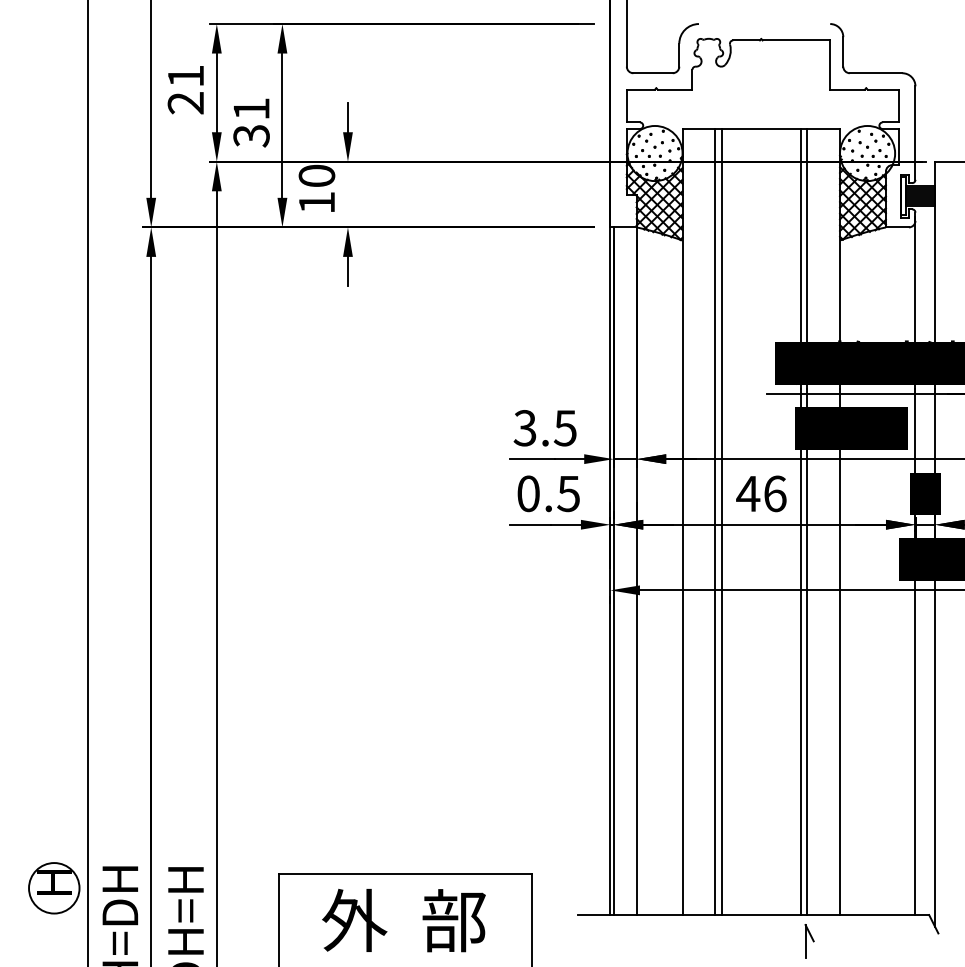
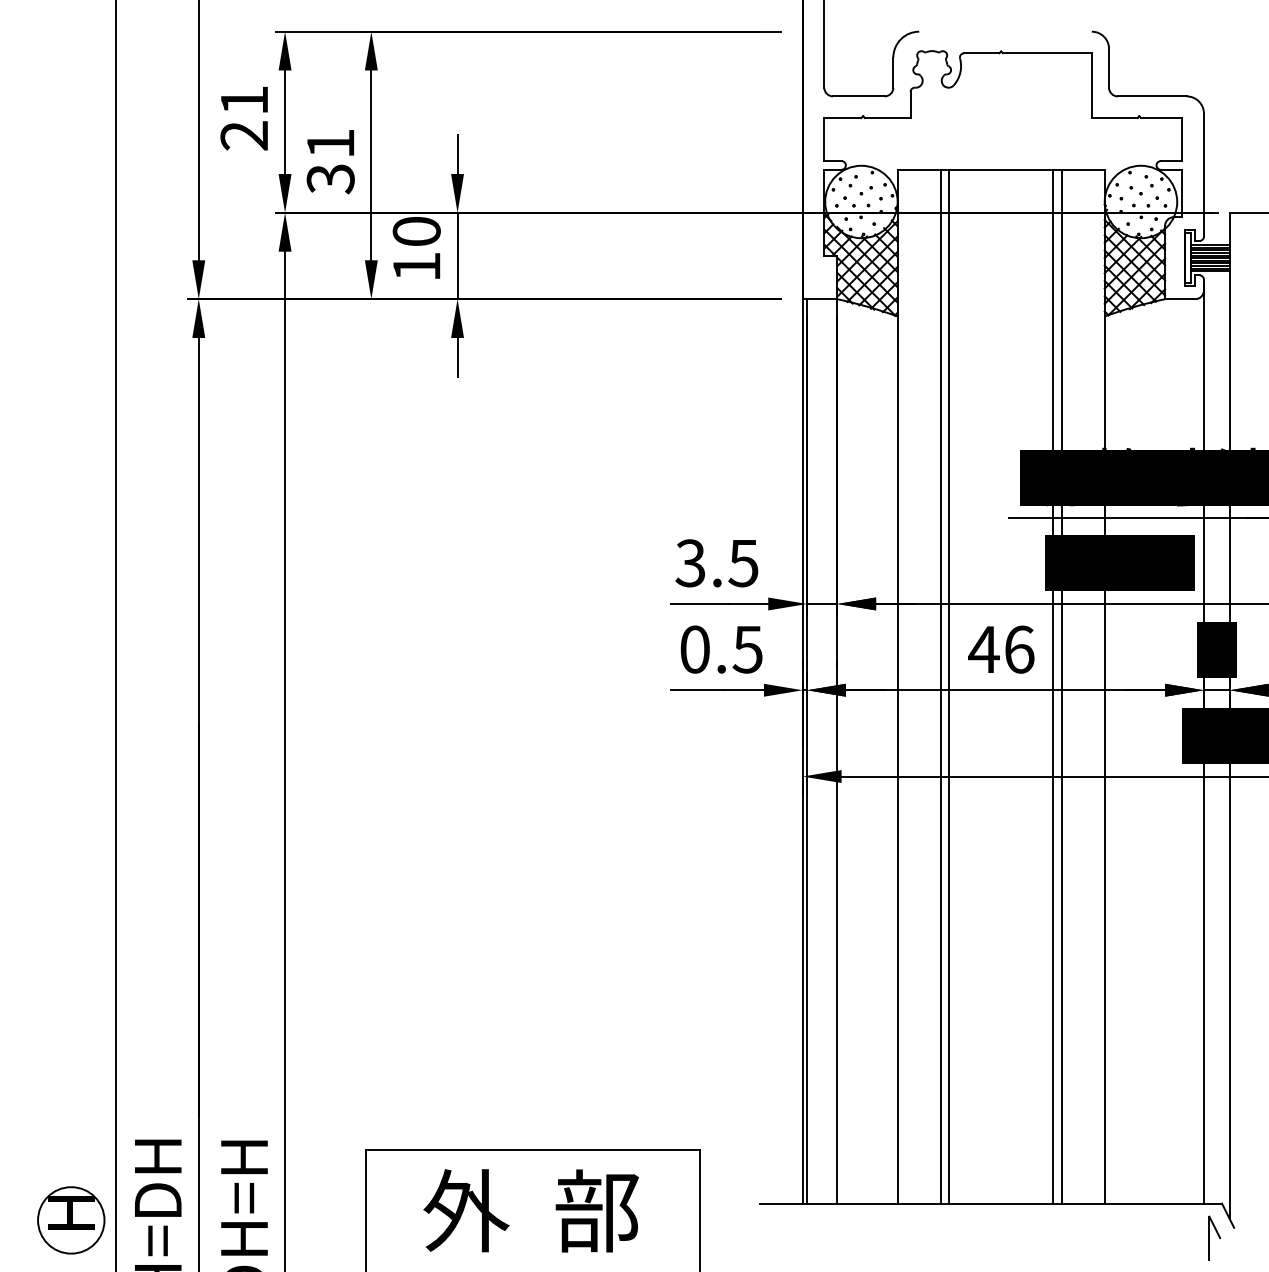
line: (347, 194) -> (457, 255), added
part: (54, 888) -> (71, 1220), moved
part: (809, 940) -> (1214, 1237), moved

